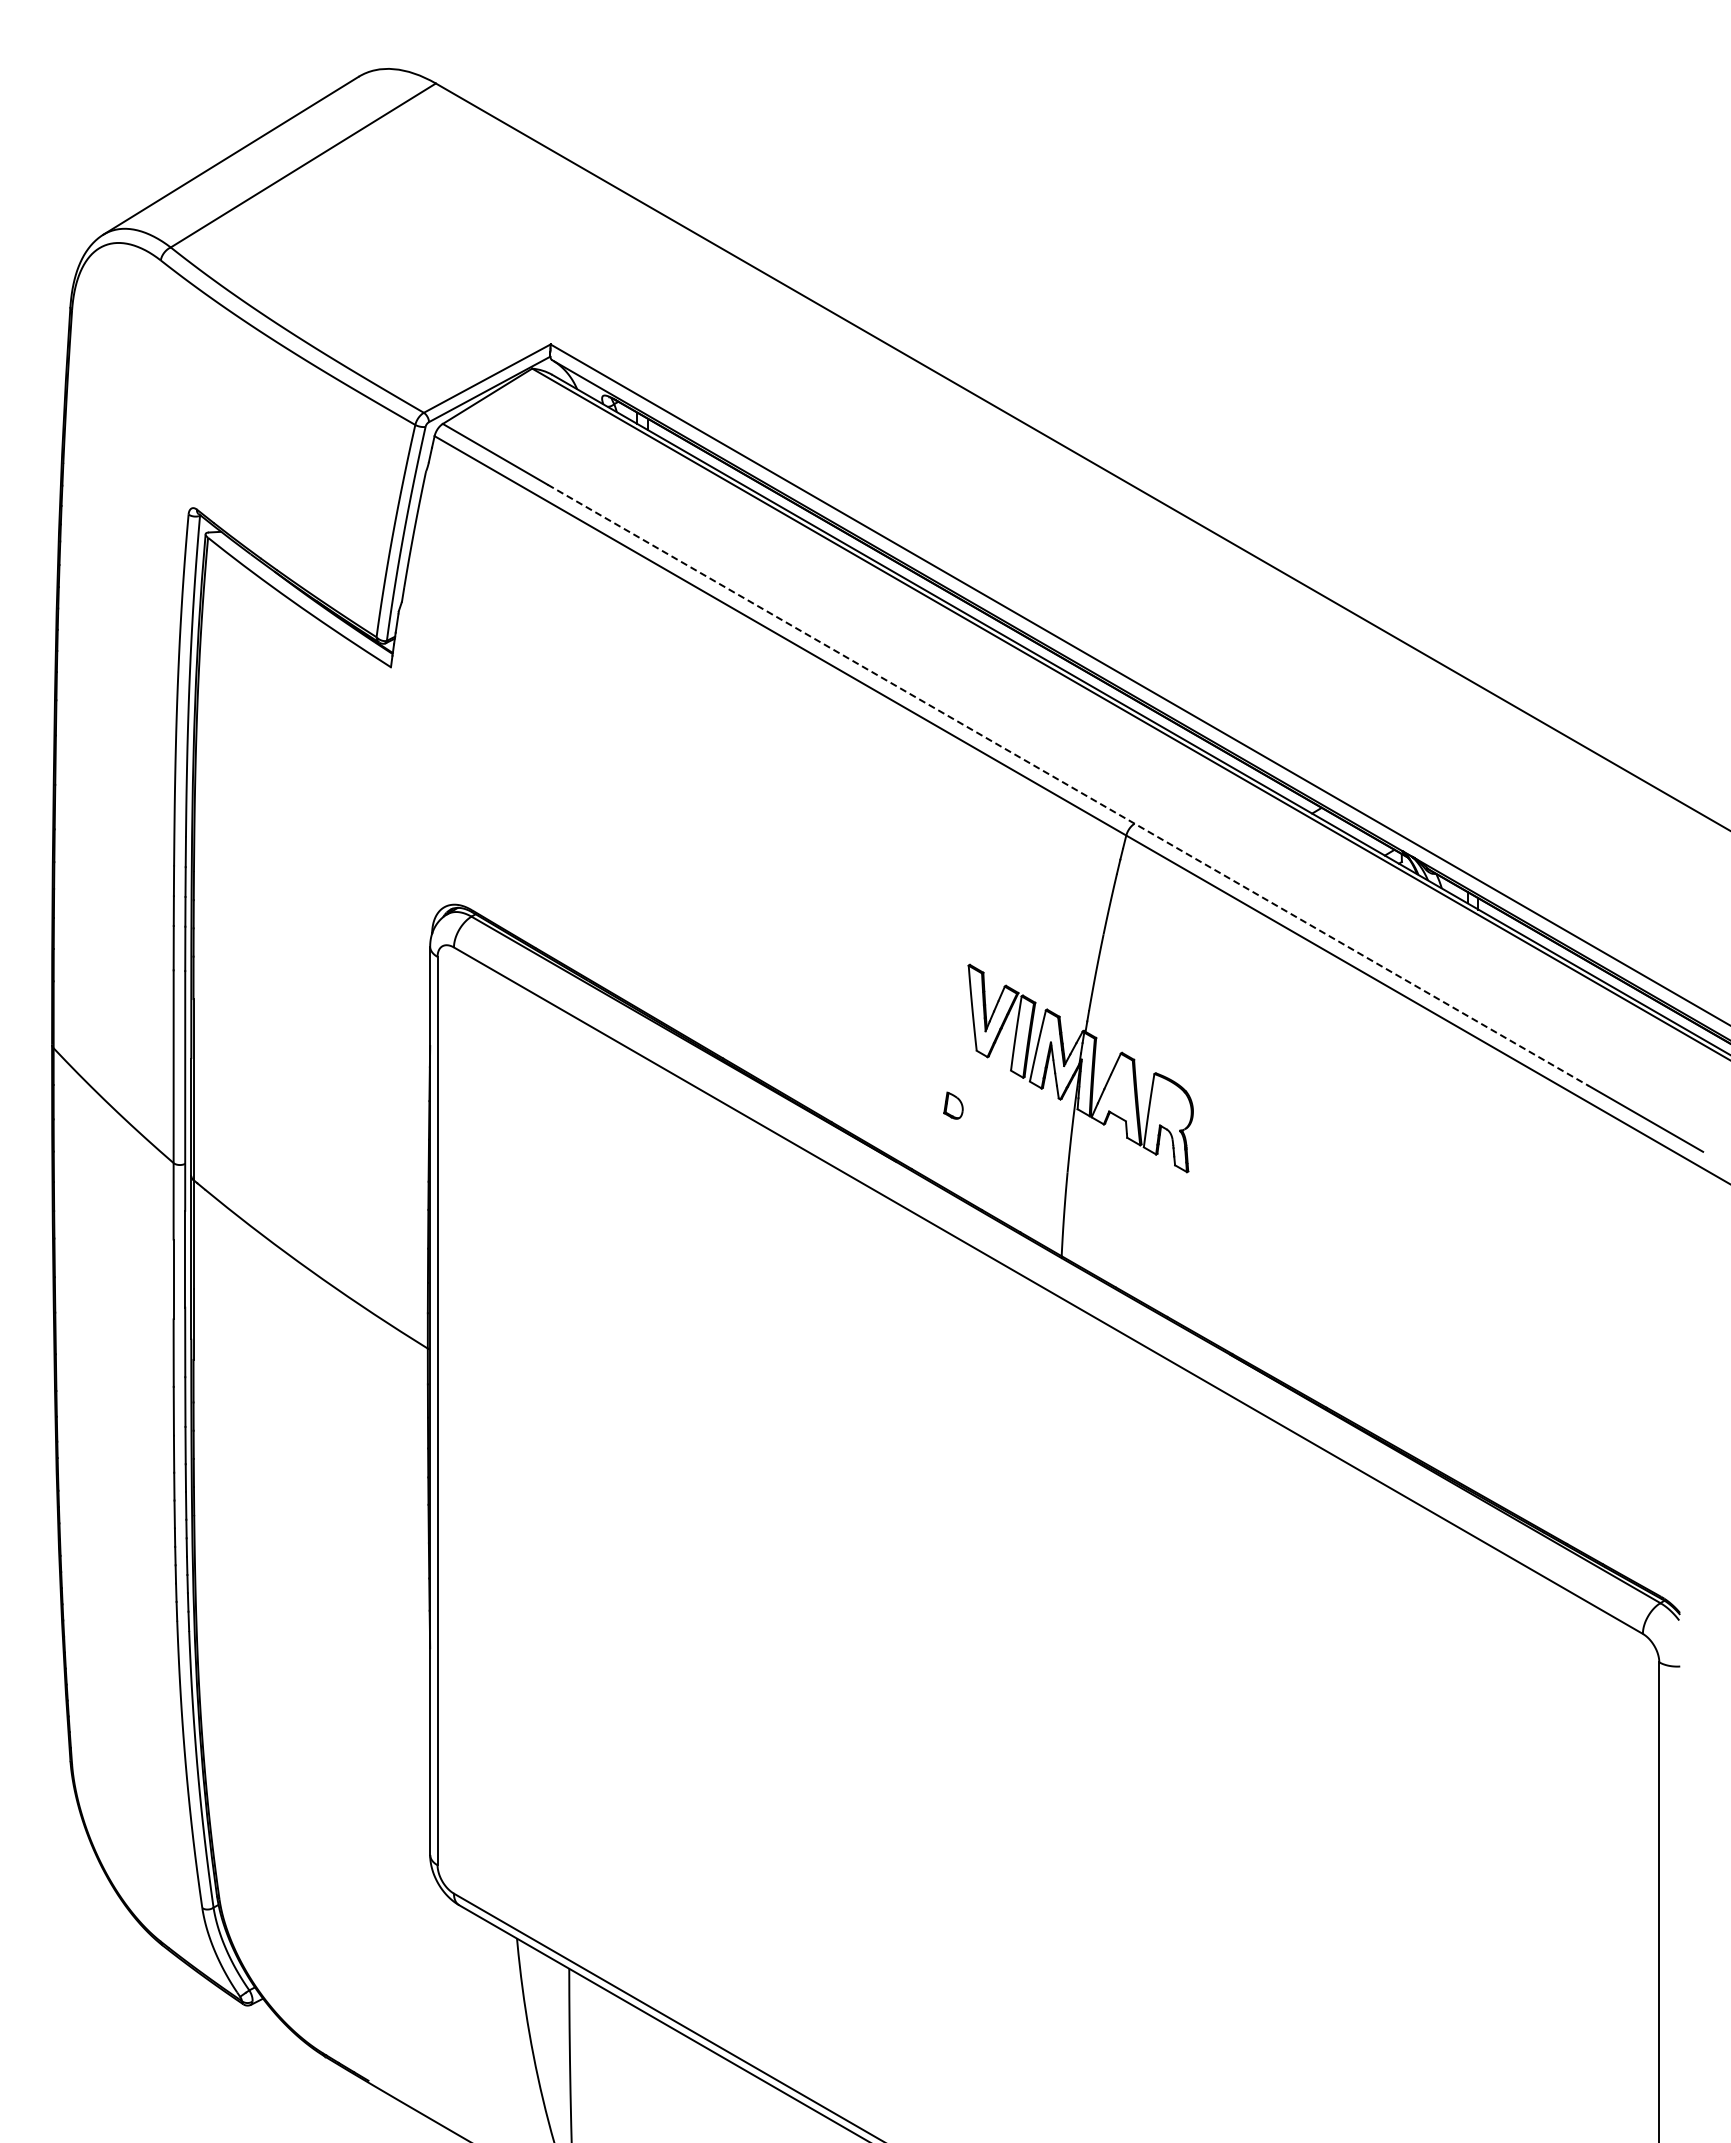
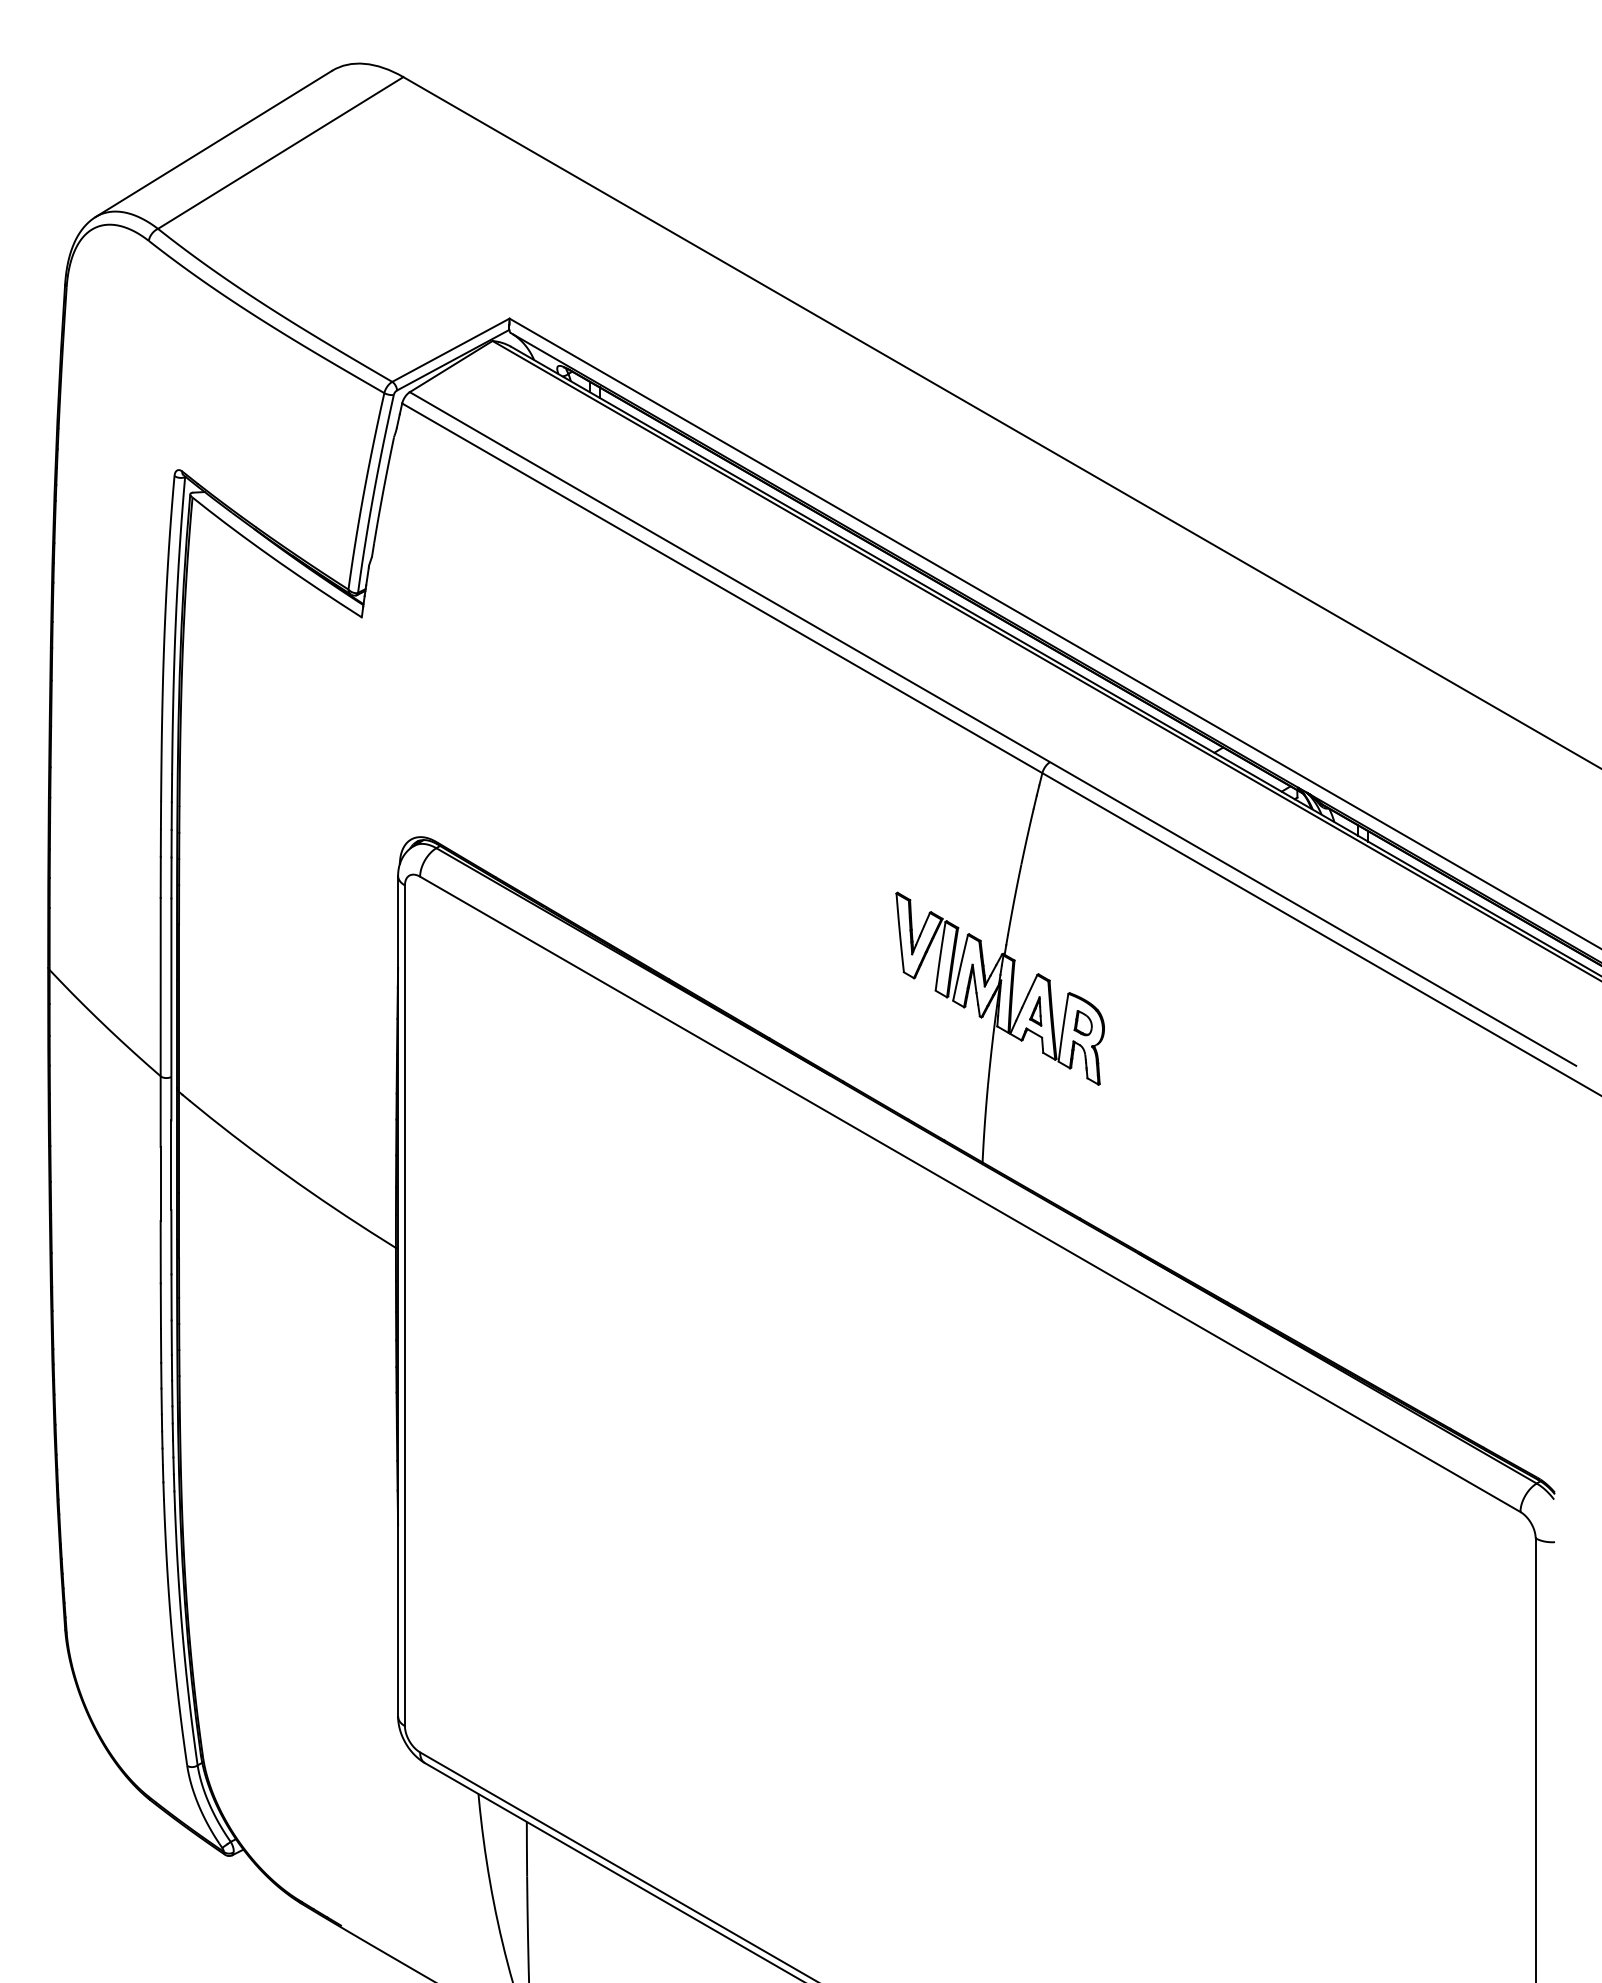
line: (1068, 785) -> (988, 726), dashed -> solid
part: (1119, 1092) -> (1036, 1010), added
part: (953, 1105) -> (1083, 1022), moved

